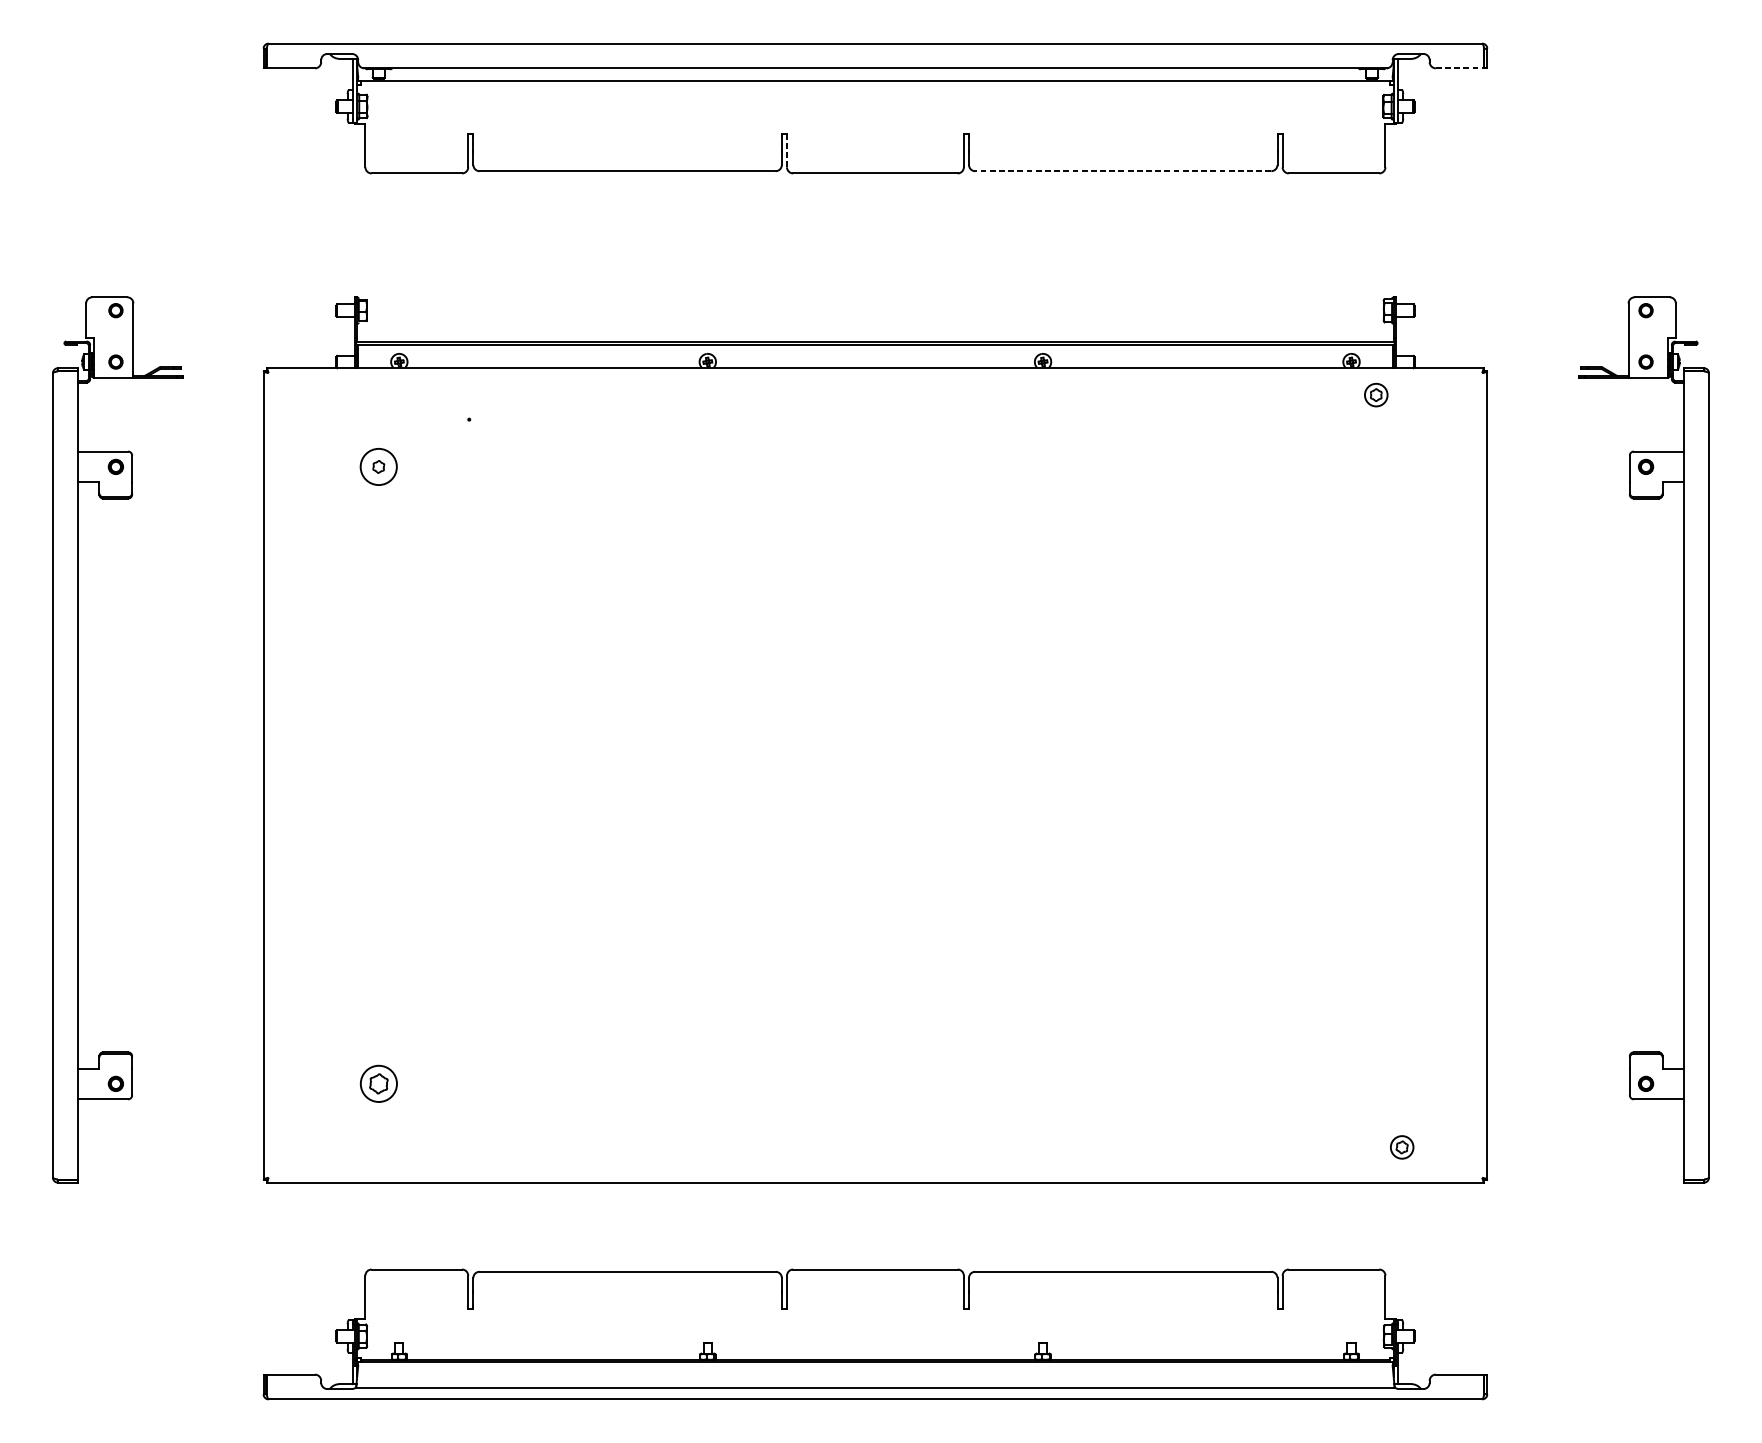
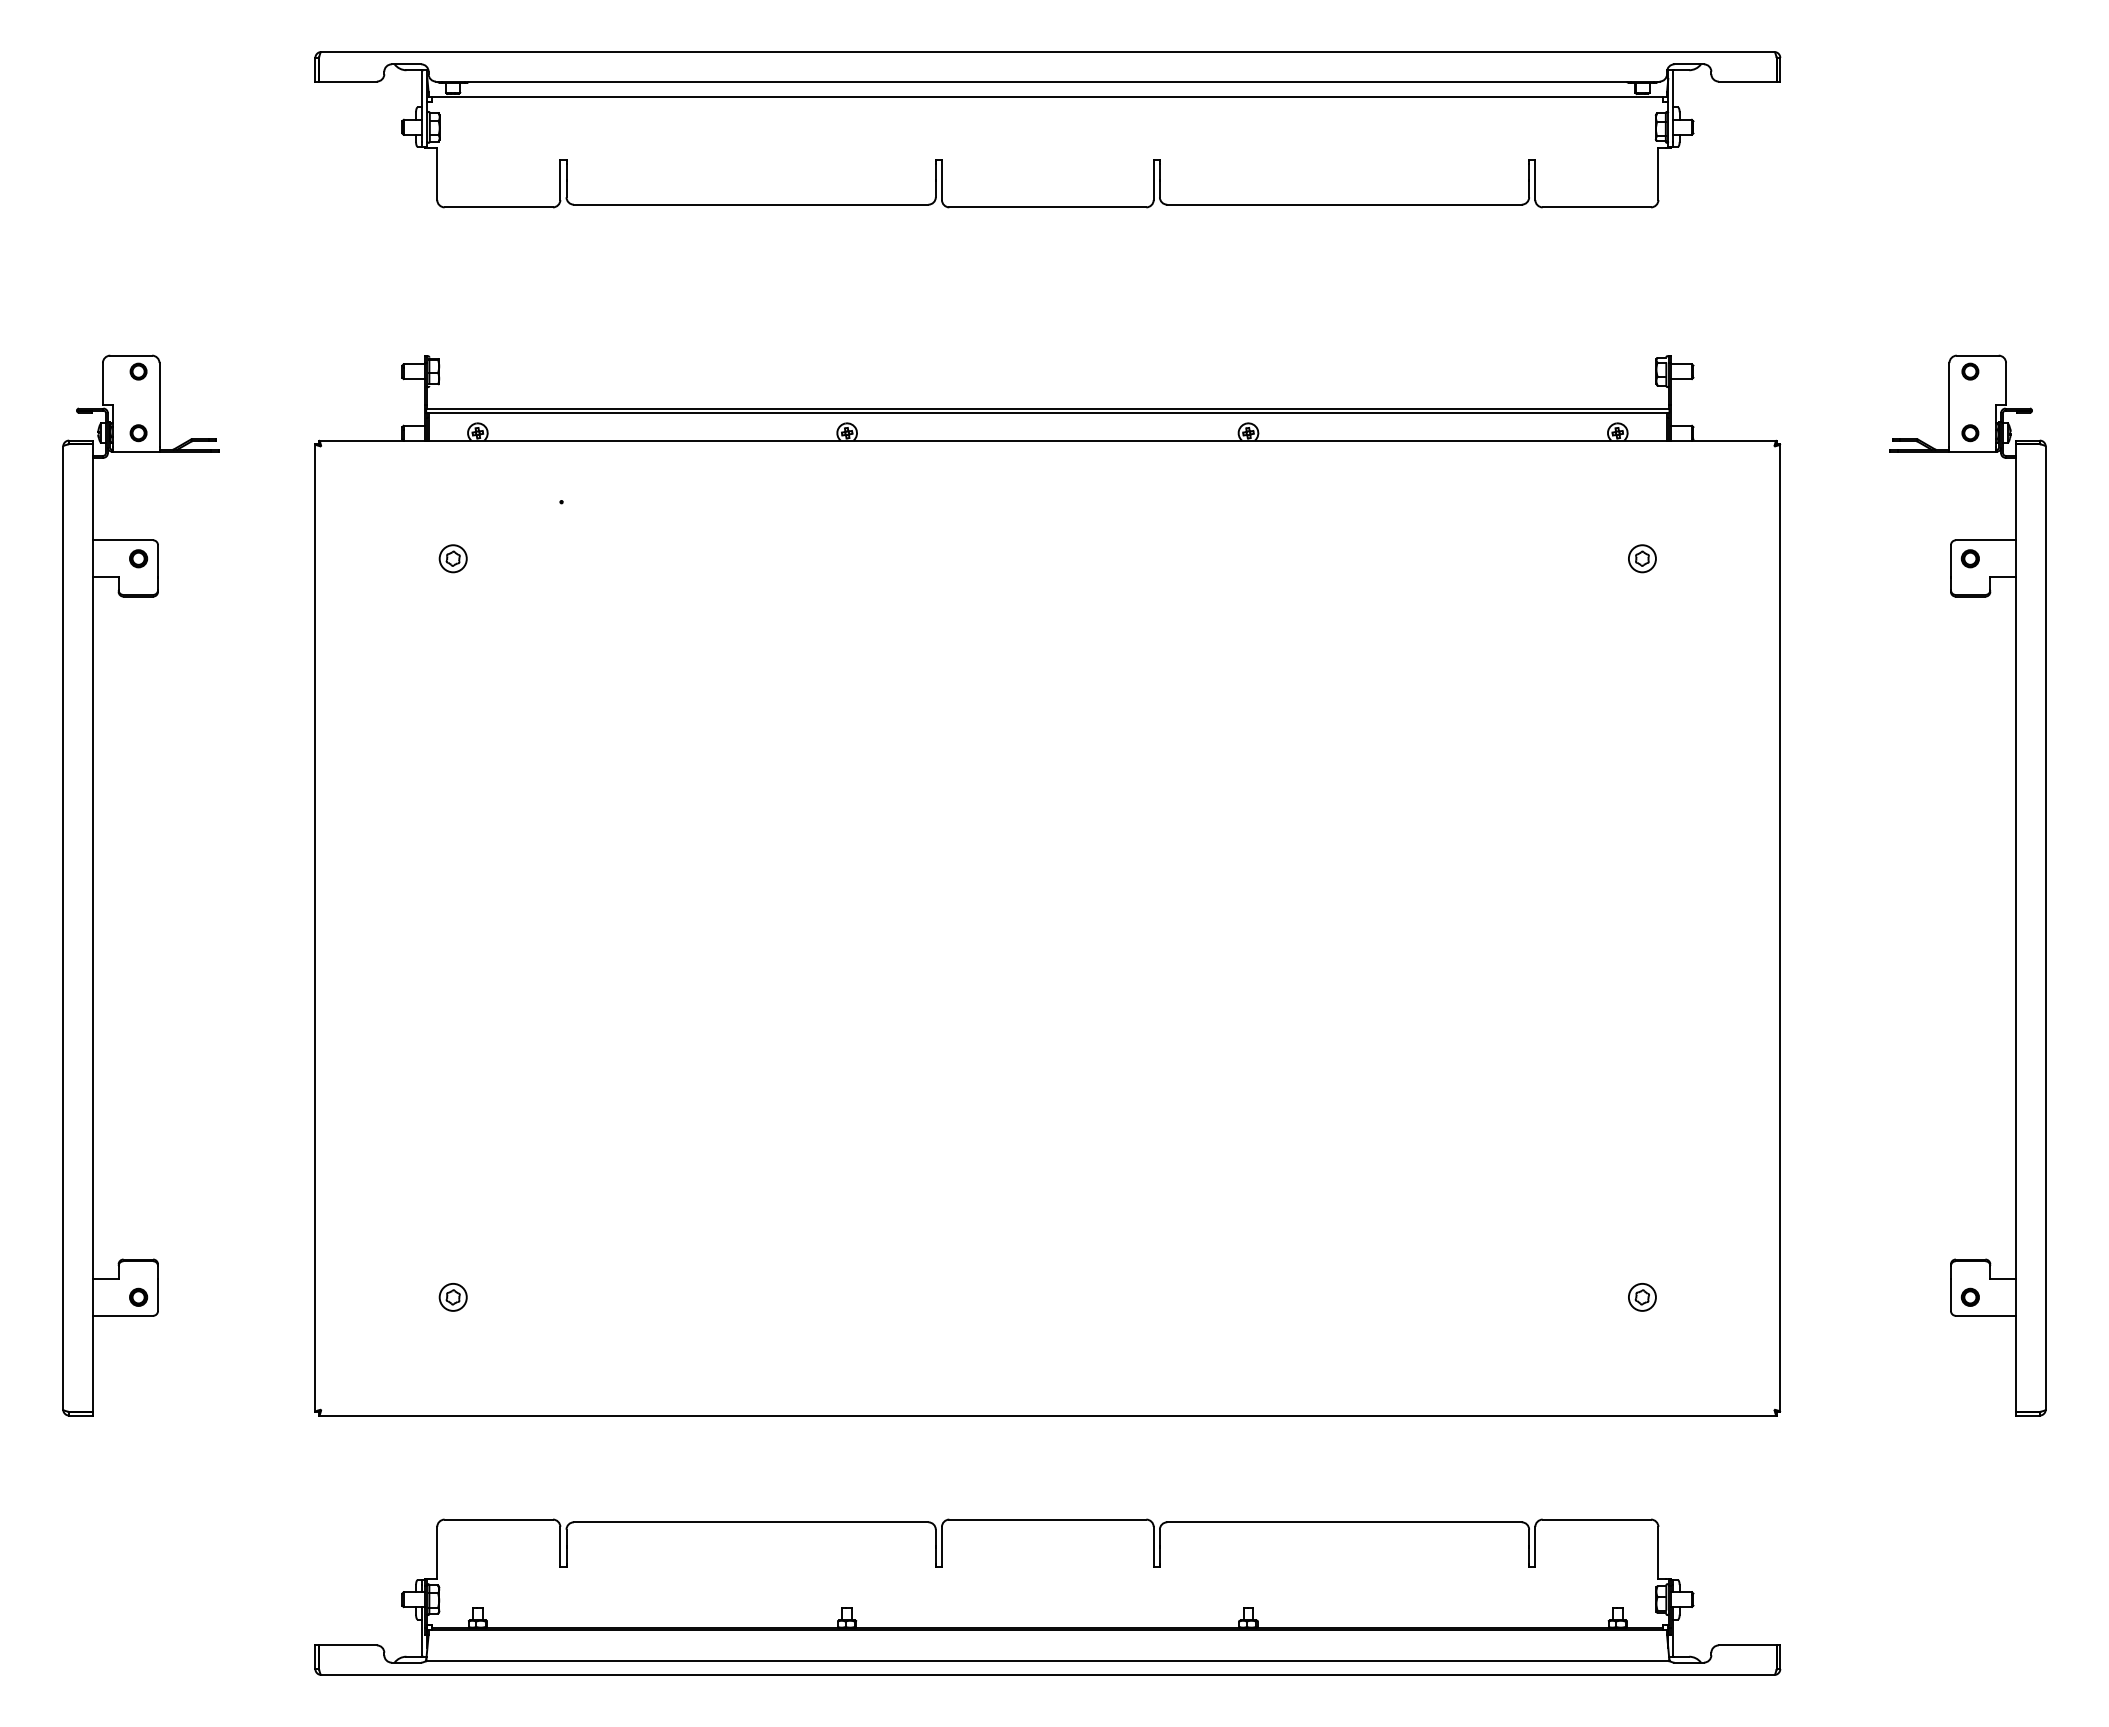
line: (1459, 68) -> (1747, 81), dashed -> solid
line: (786, 150) -> (941, 180), dashed -> solid
line: (1123, 171) -> (1344, 204), dashed -> solid
part: (1376, 394) -> (1642, 558), moved
circle: (378, 466) -> (452, 558), size x0.62
part: (378, 1084) -> (452, 1297), size x0.62
part: (1402, 1147) -> (1642, 1297), moved

